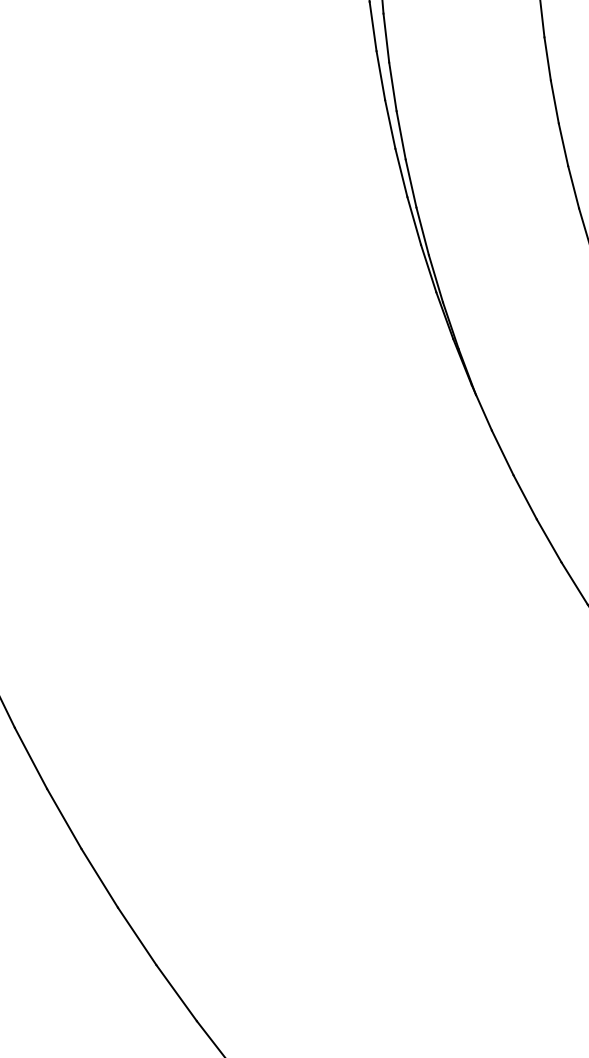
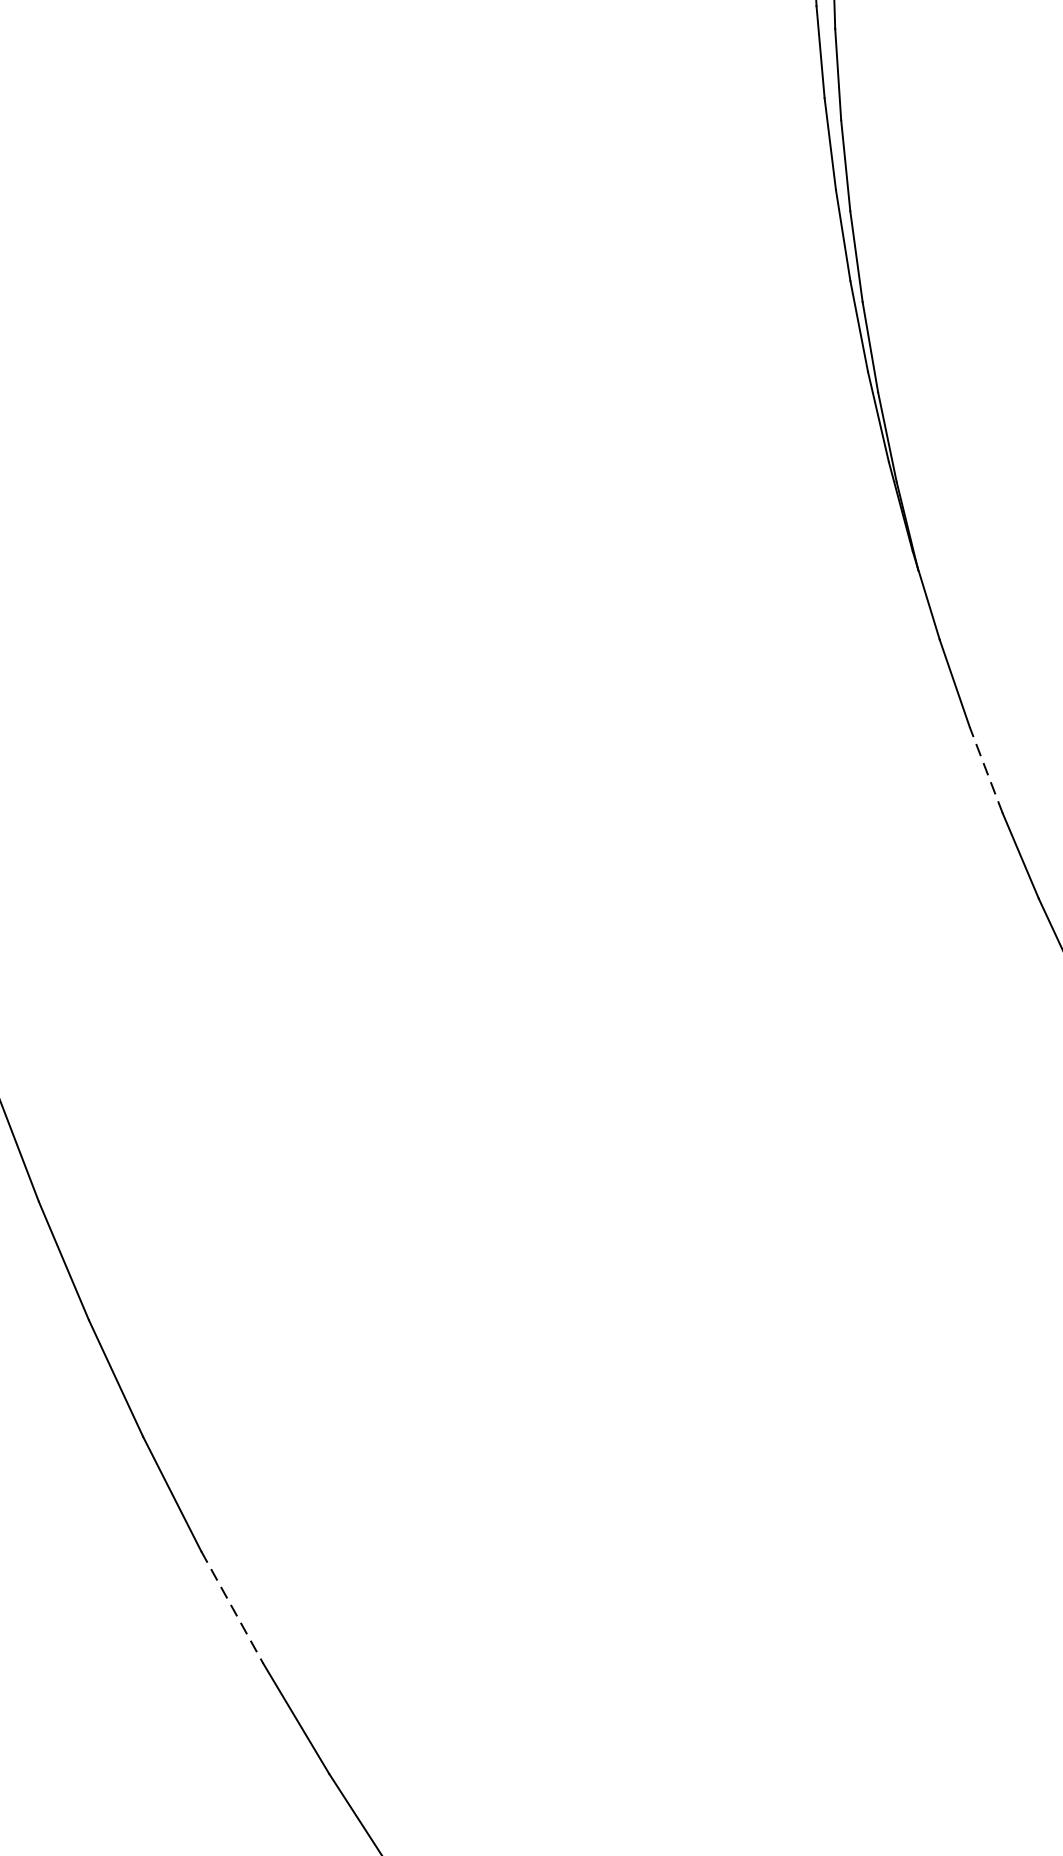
line: (525, 497) -> (986, 770), solid -> dashed
line: (176, 993) -> (231, 1608), solid -> dashed

